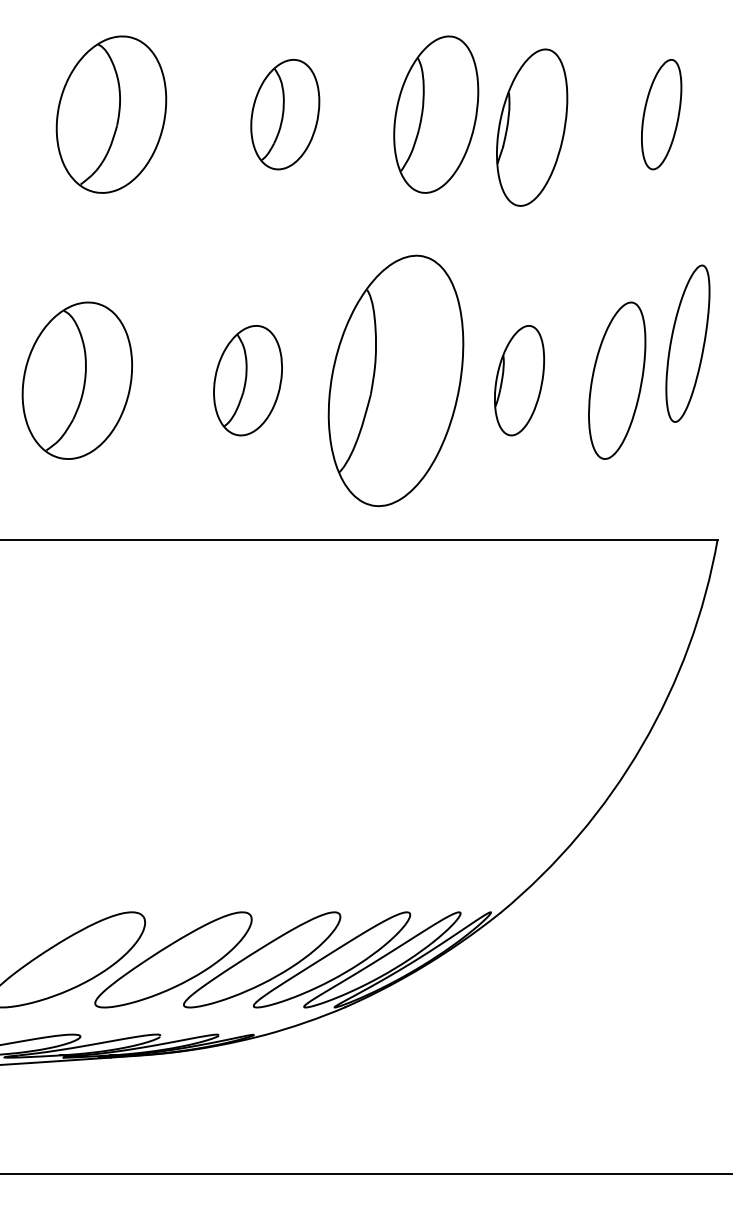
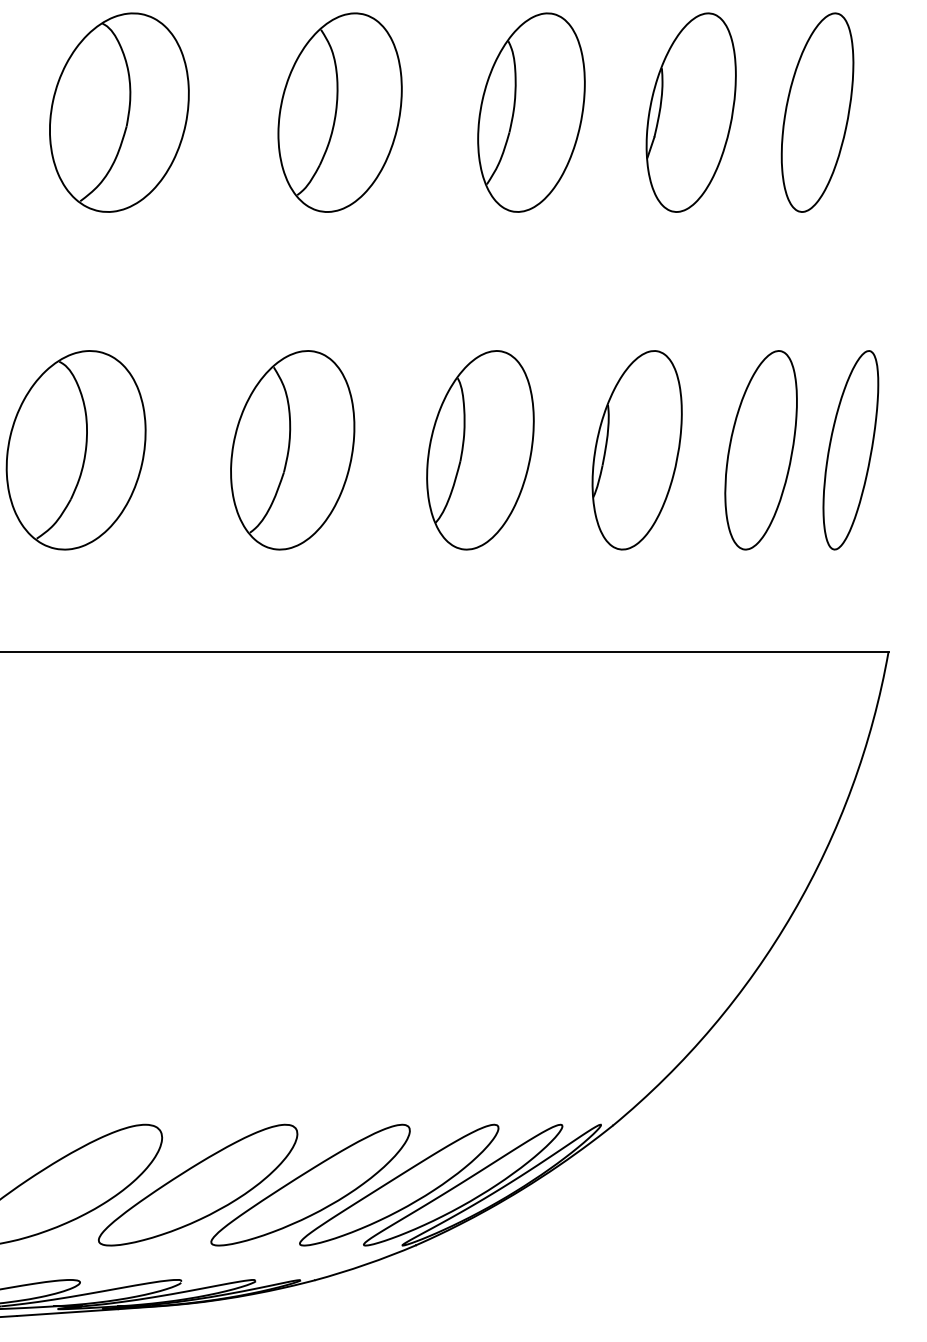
part: (284, 114) -> (338, 112), size x1.43
part: (661, 114) -> (817, 112), size x1.43
part: (532, 127) -> (691, 112), moved
part: (687, 343) -> (850, 449), moved
part: (247, 380) -> (292, 449), size x1.43
part: (395, 380) -> (479, 449), size x0.62
part: (519, 380) -> (637, 449), size x1.43

